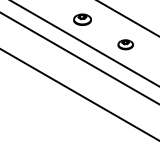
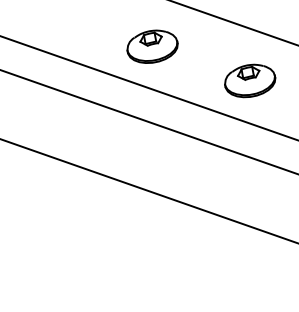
part: (82, 19) -> (152, 46), size x1.43
part: (125, 44) -> (249, 80), size x1.67

